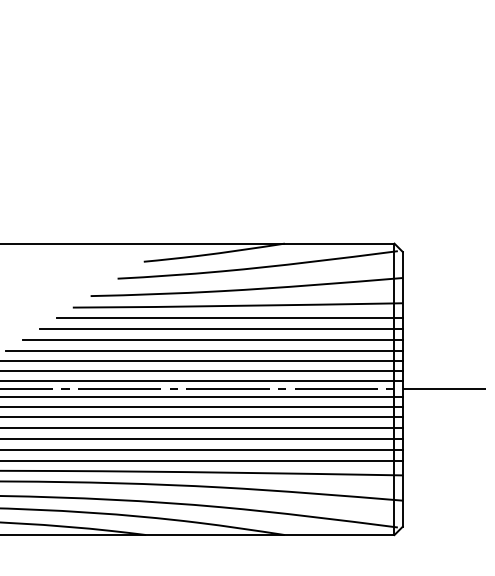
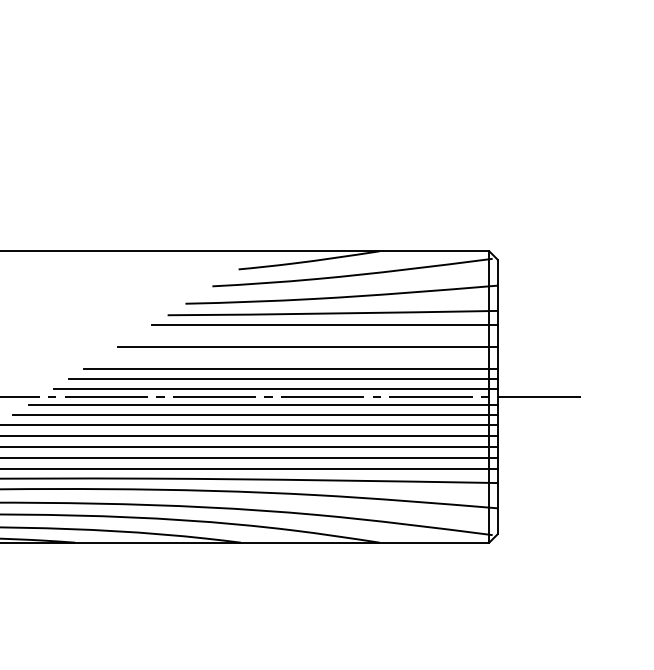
line: (221, 328) -> (316, 336), removed
line: (204, 350) -> (299, 358), removed

